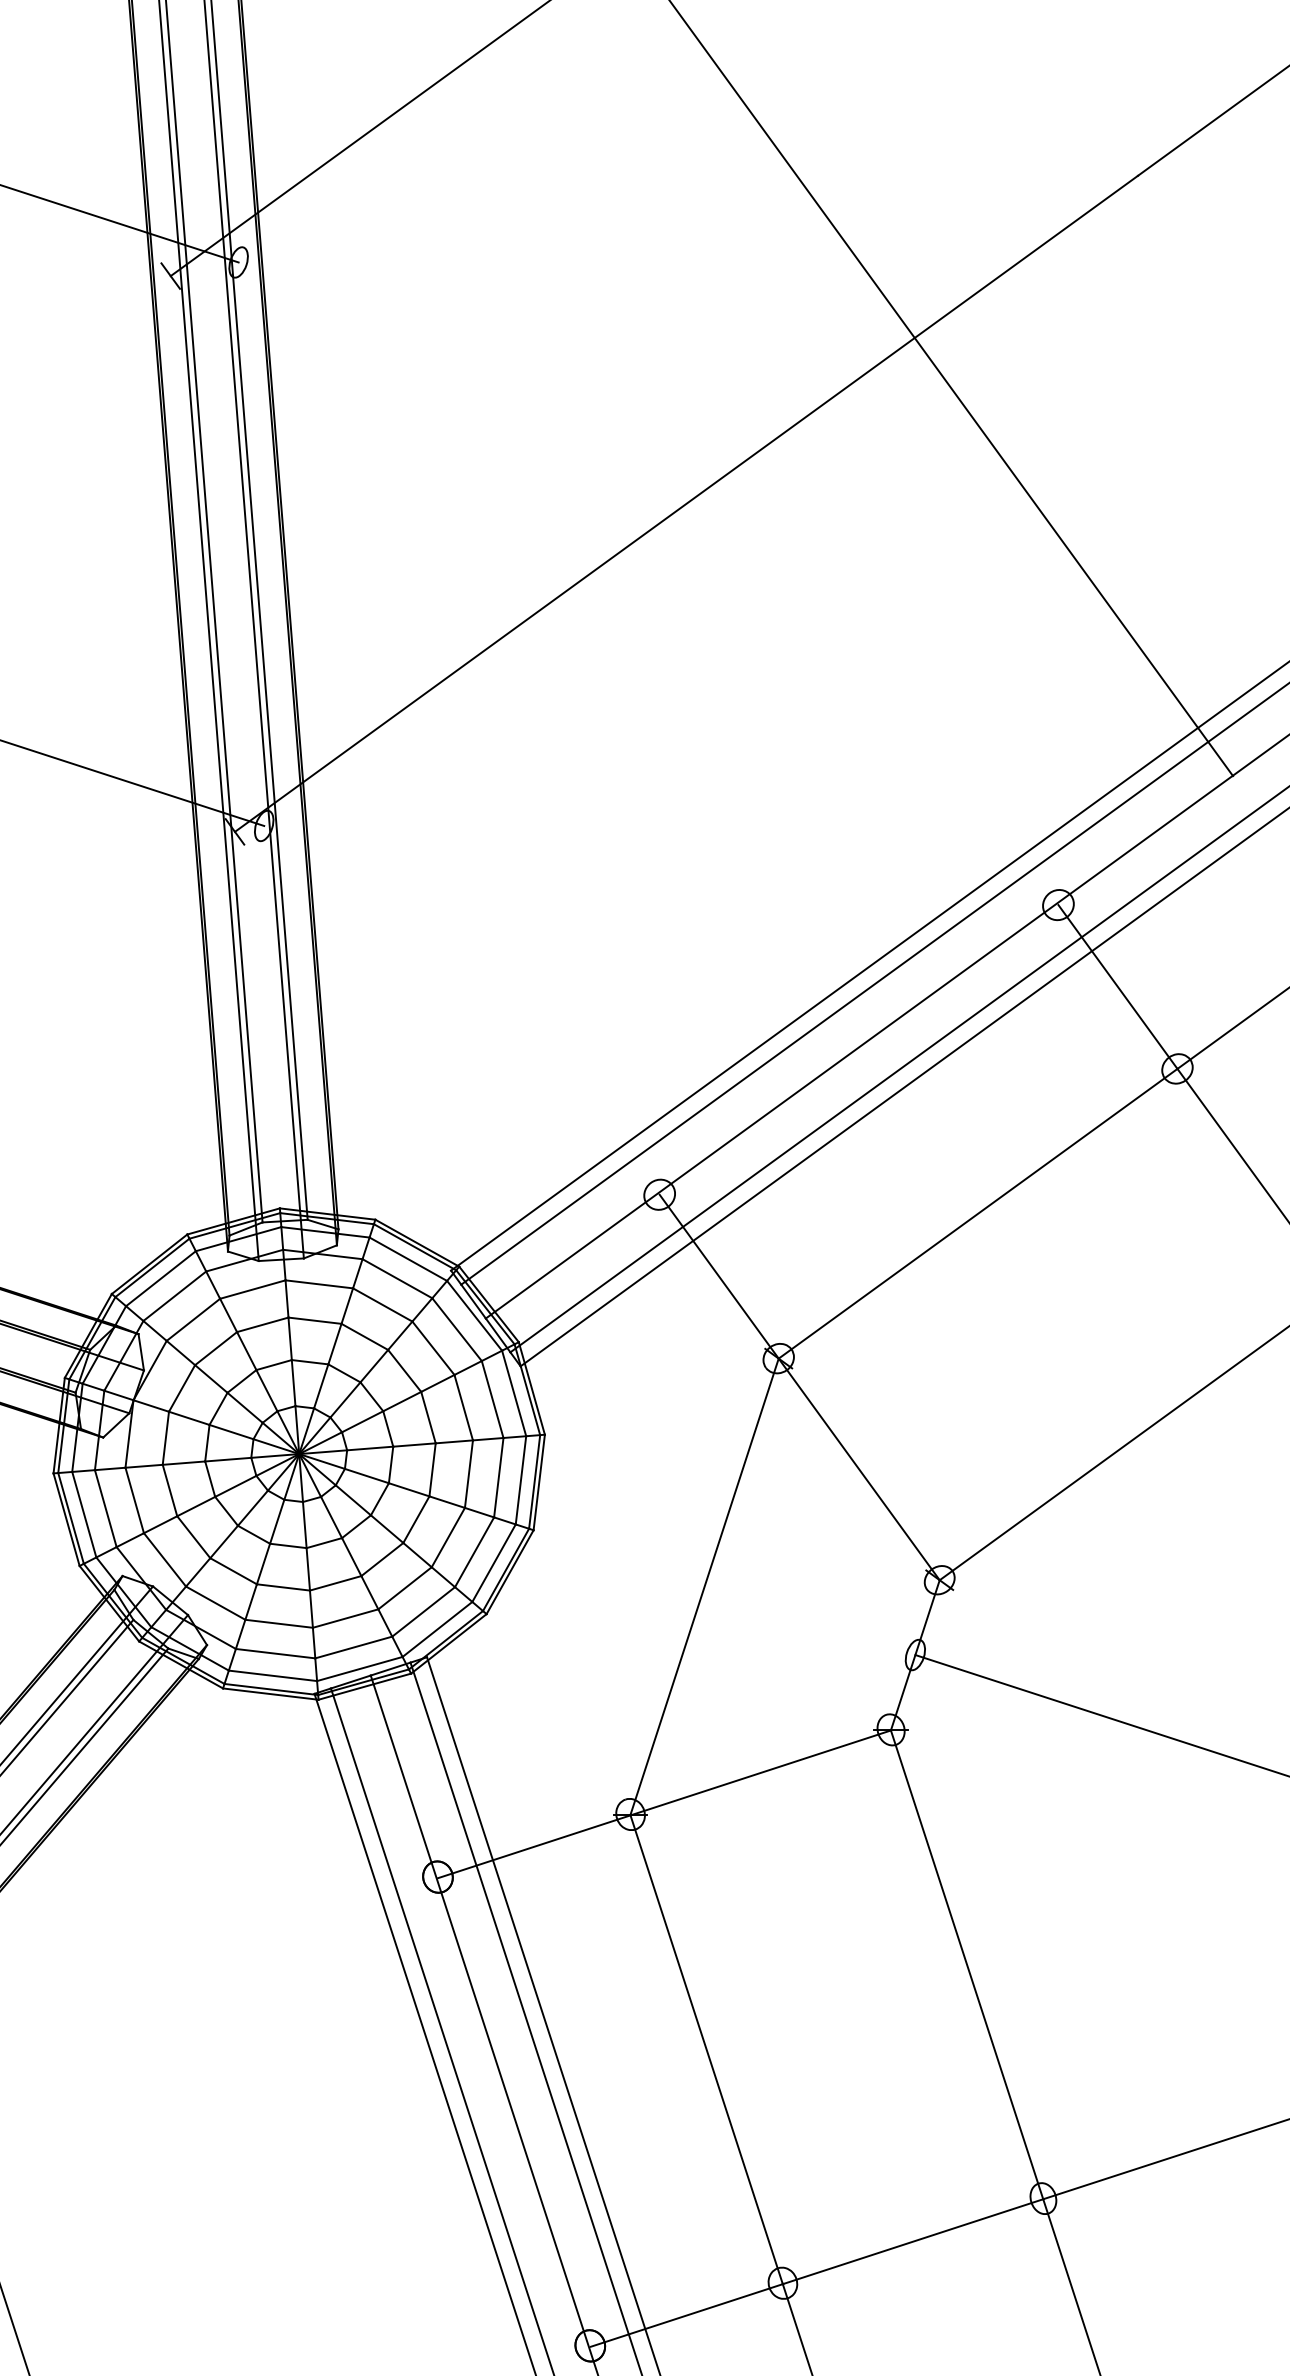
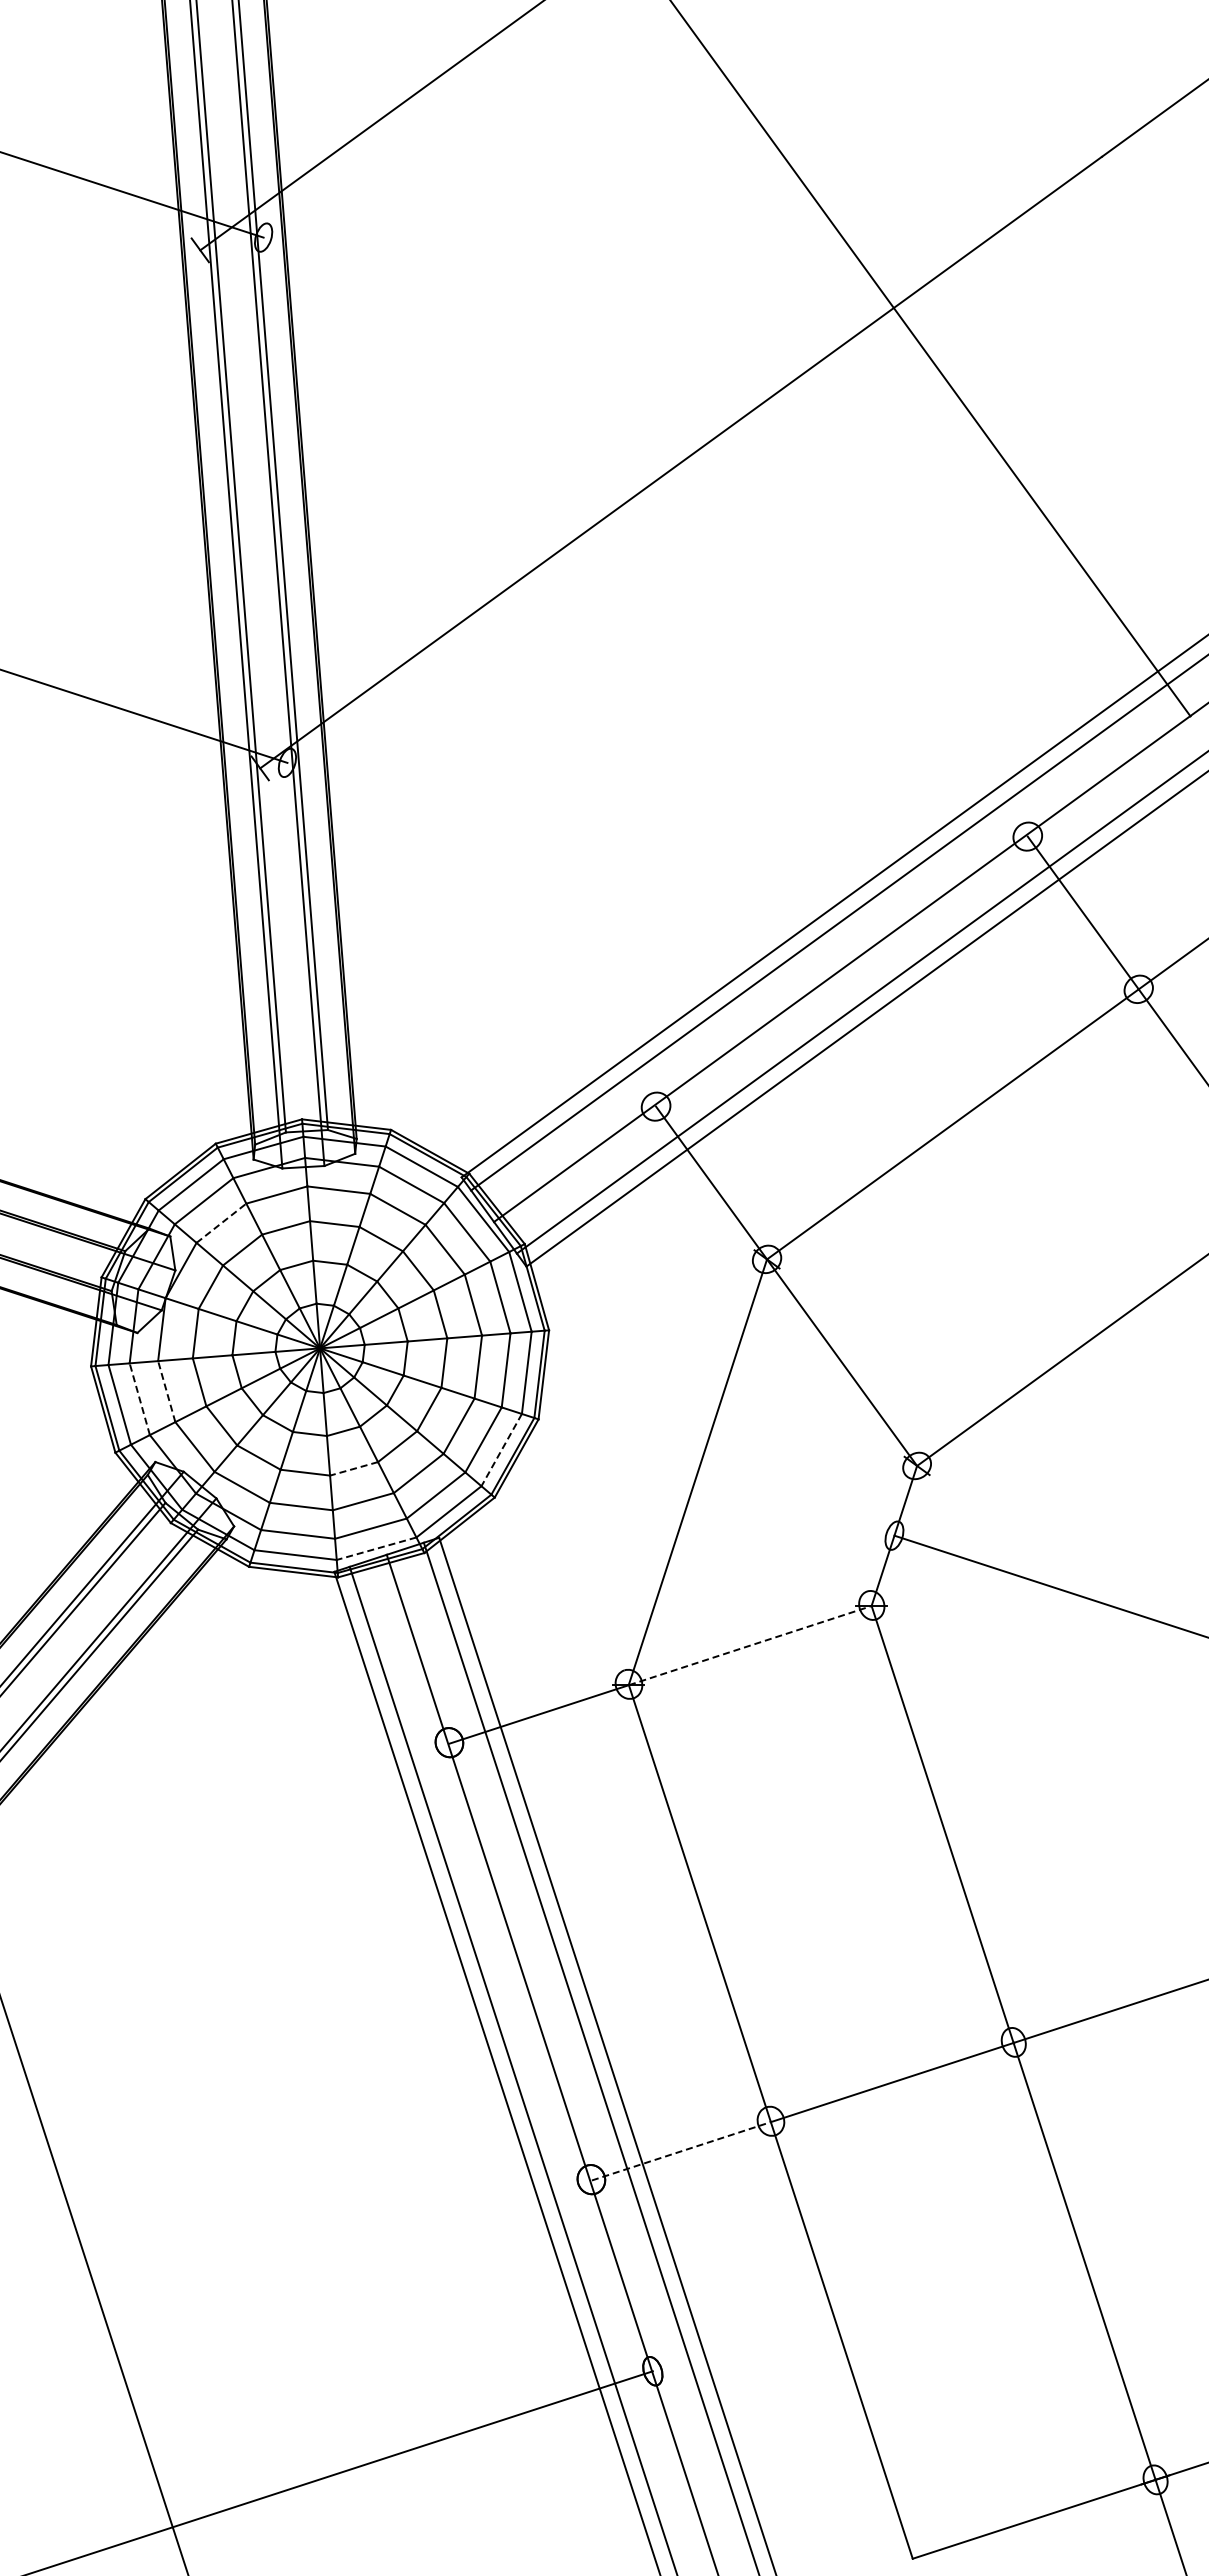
line: (193, 1320) -> (221, 1223), solid -> dashed
line: (134, 1500) -> (166, 1391), solid -> dashed
line: (105, 1507) -> (139, 1398), solid -> dashed
line: (493, 1563) -> (501, 1450), solid -> dashed
line: (336, 1582) -> (354, 1468), solid -> dashed
line: (359, 1668) -> (376, 1548), solid -> dashed
line: (760, 1772) -> (750, 1645), solid -> dashed
line: (688, 2315) -> (682, 2151), solid -> dashed

